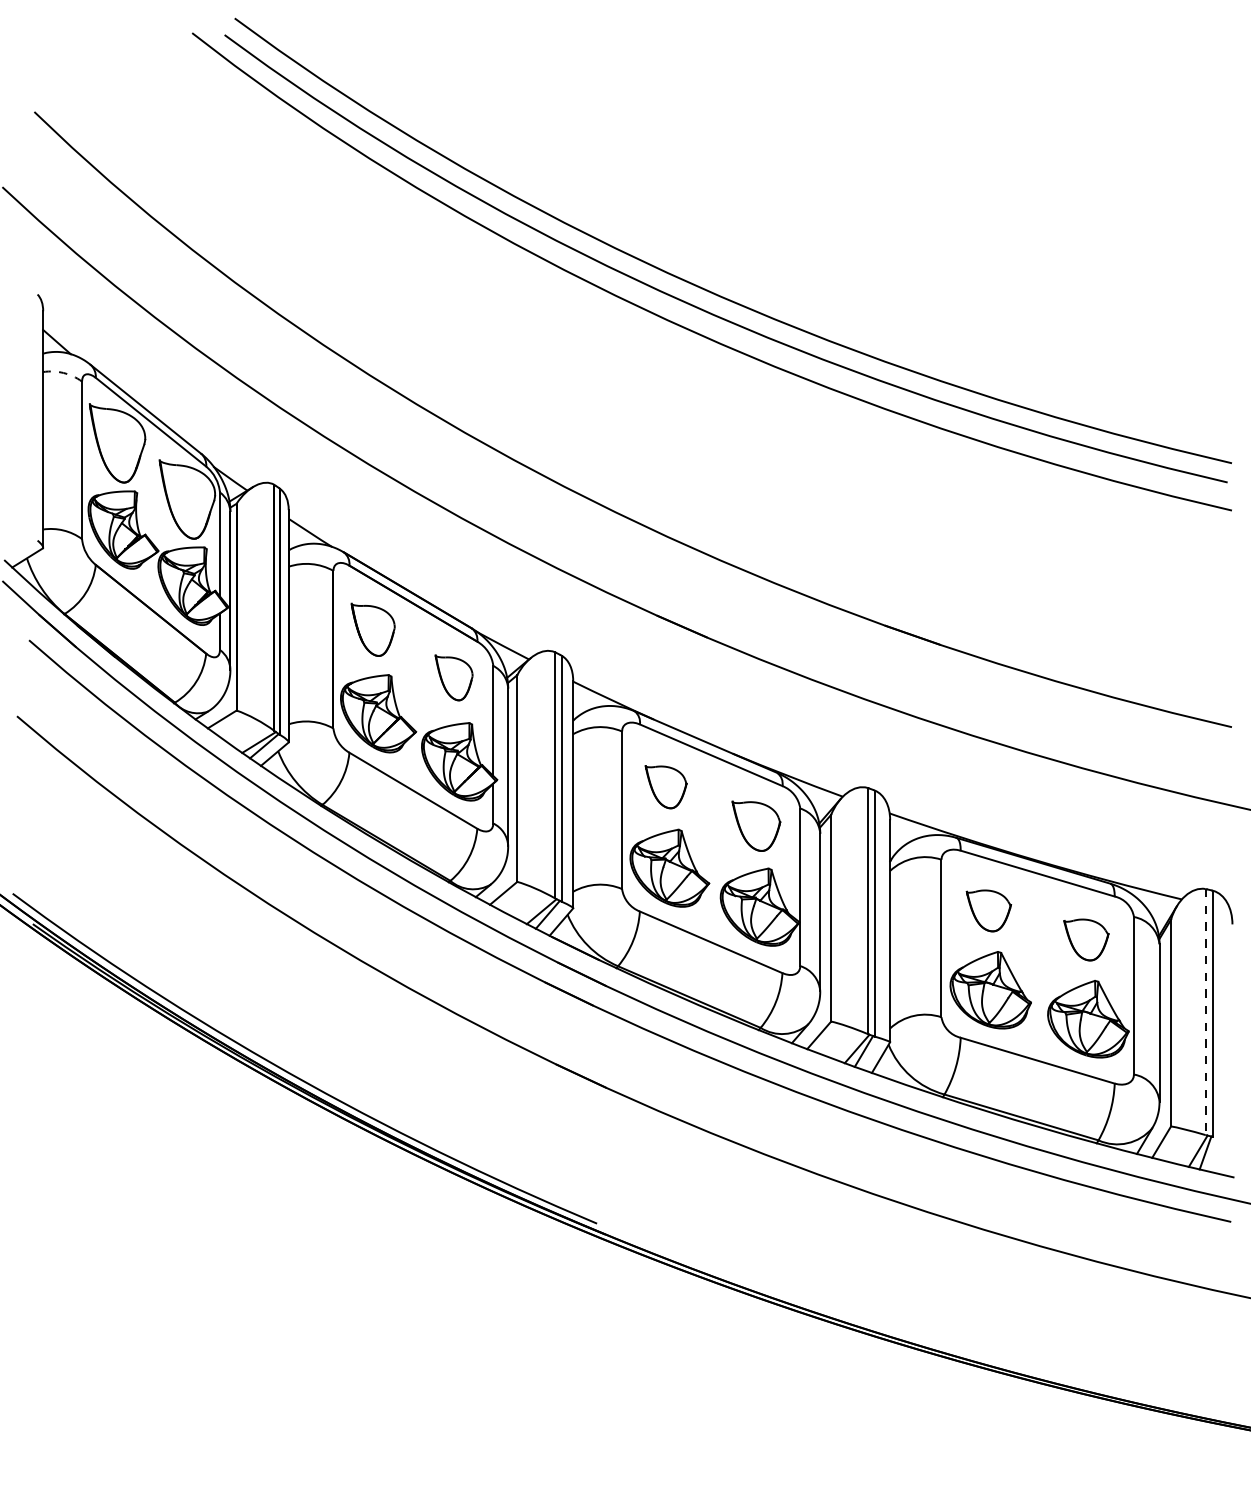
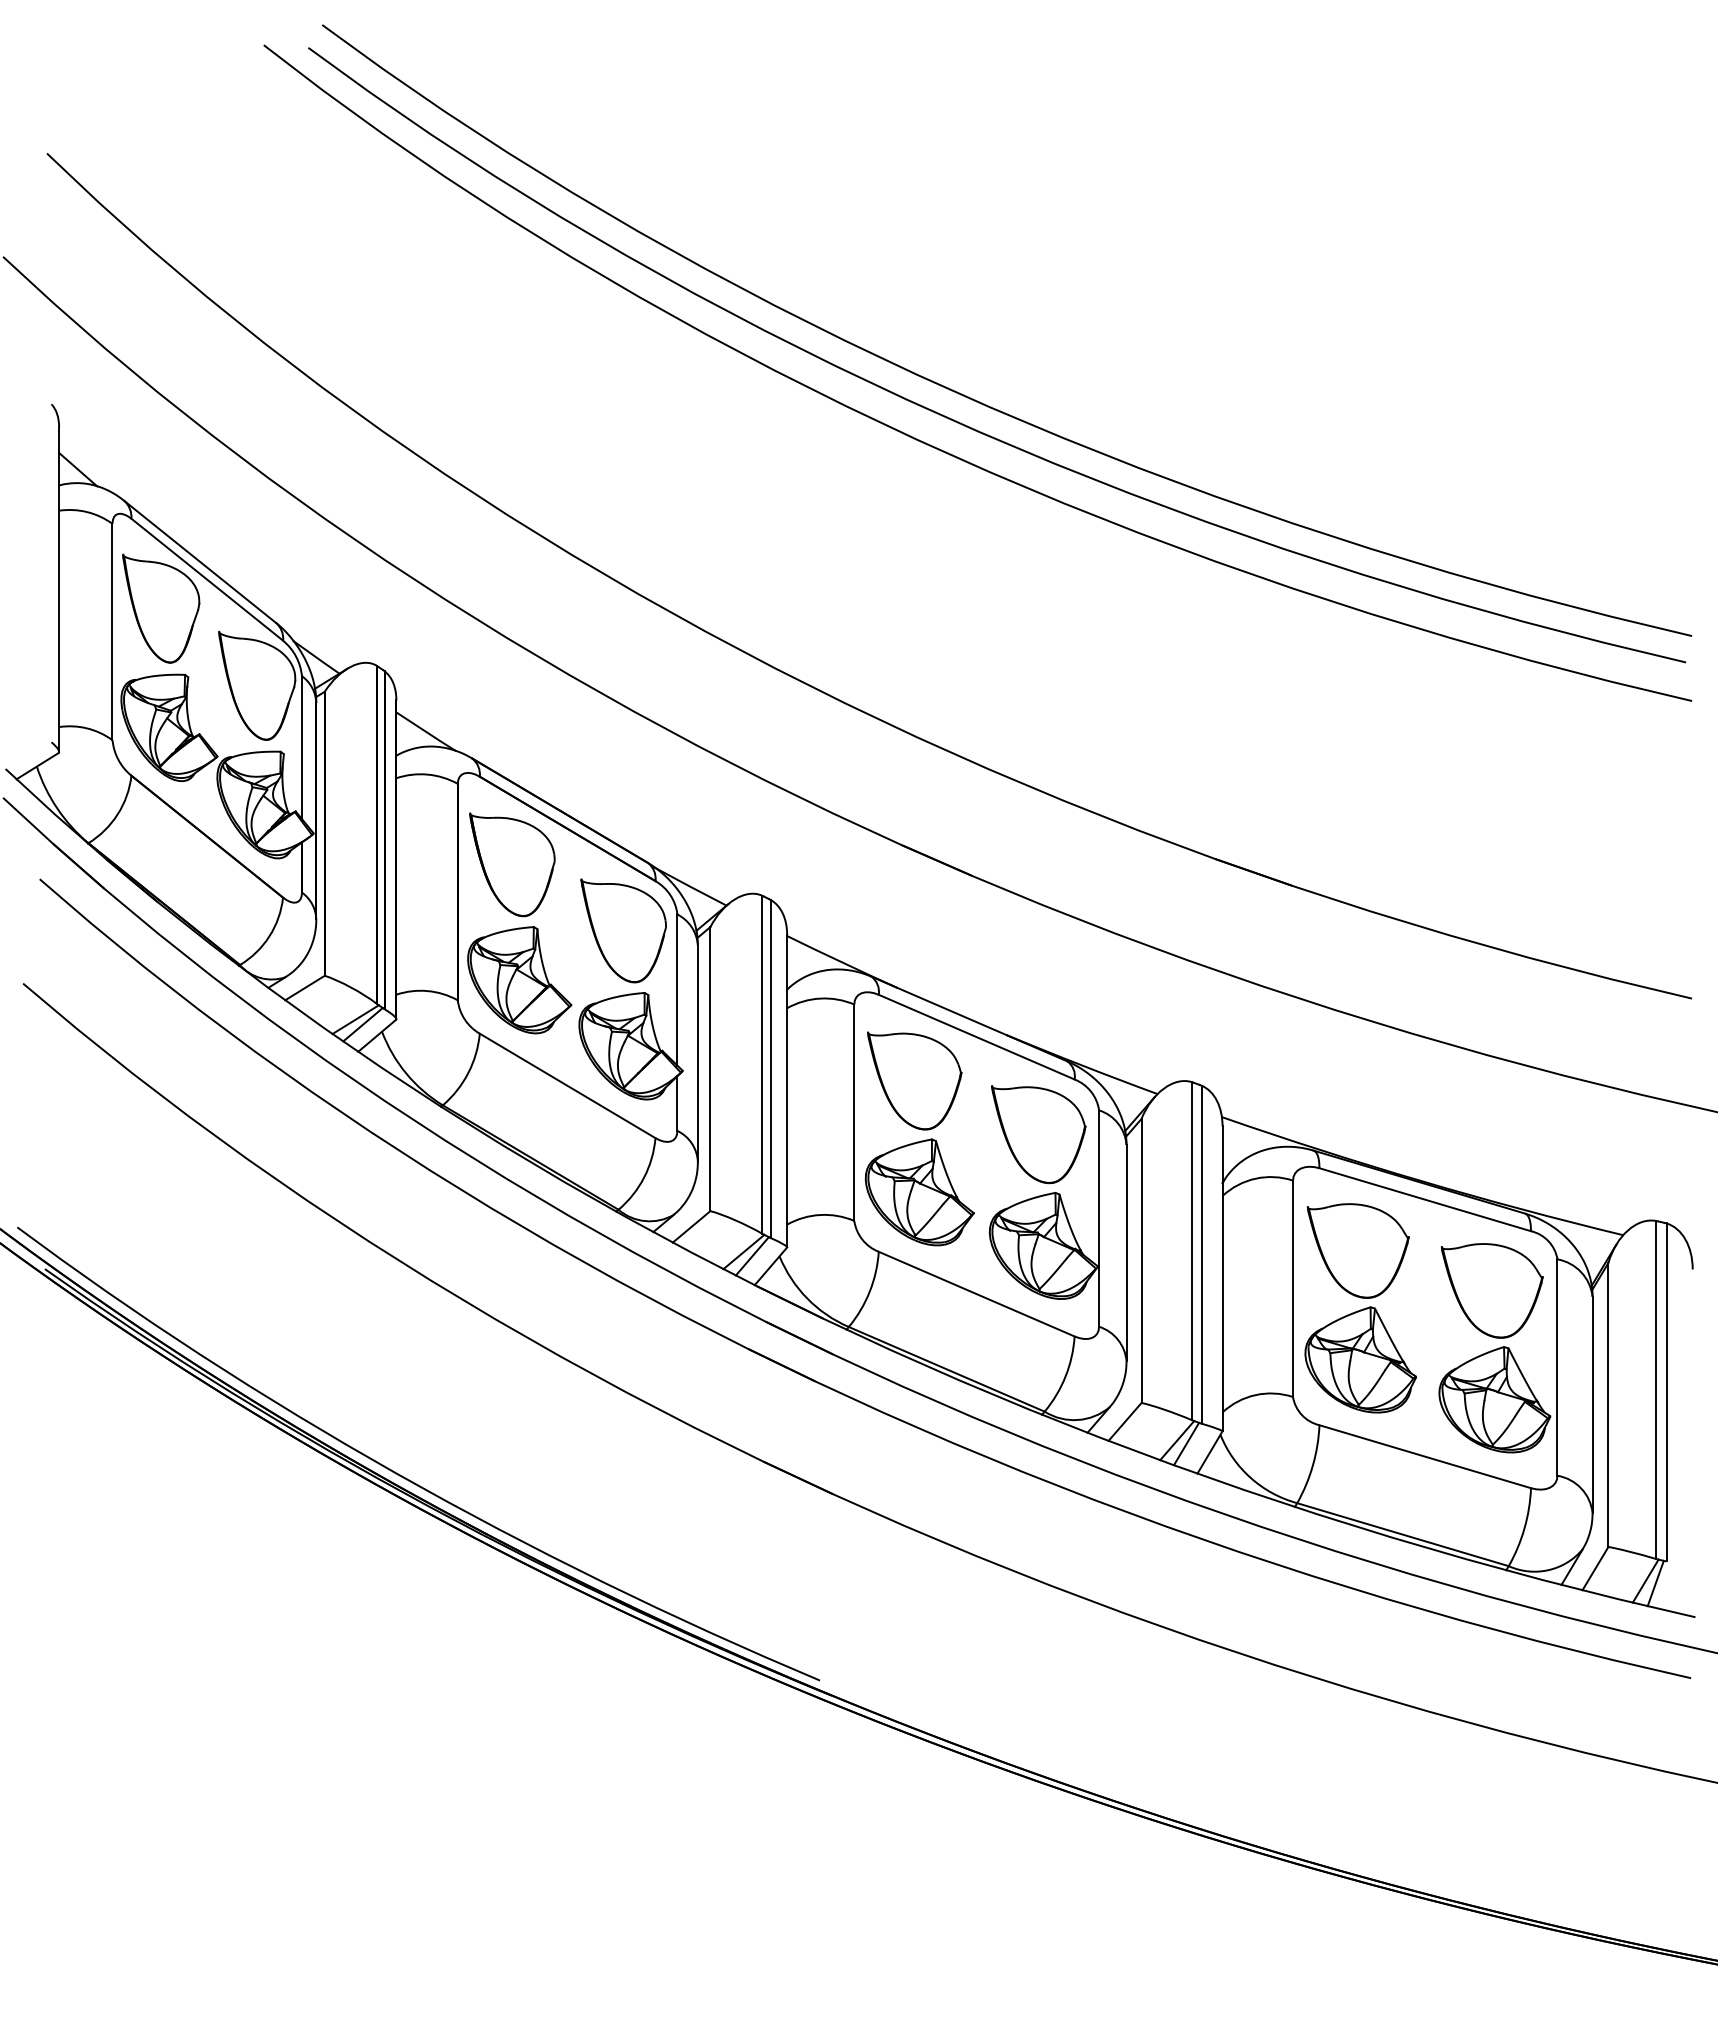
arc: (63, 373) -> (87, 512), dashed -> solid
part: (373, 629) -> (512, 864), size x1.43
part: (454, 677) -> (623, 930), size x1.67
part: (665, 786) -> (914, 1080), size x1.67
part: (756, 826) -> (1038, 1134), size x1.43
part: (988, 910) -> (1357, 1250), size x1.67
part: (1085, 939) -> (1491, 1290), size x1.67
line: (1205, 1011) -> (1655, 1389), dashed -> solid

